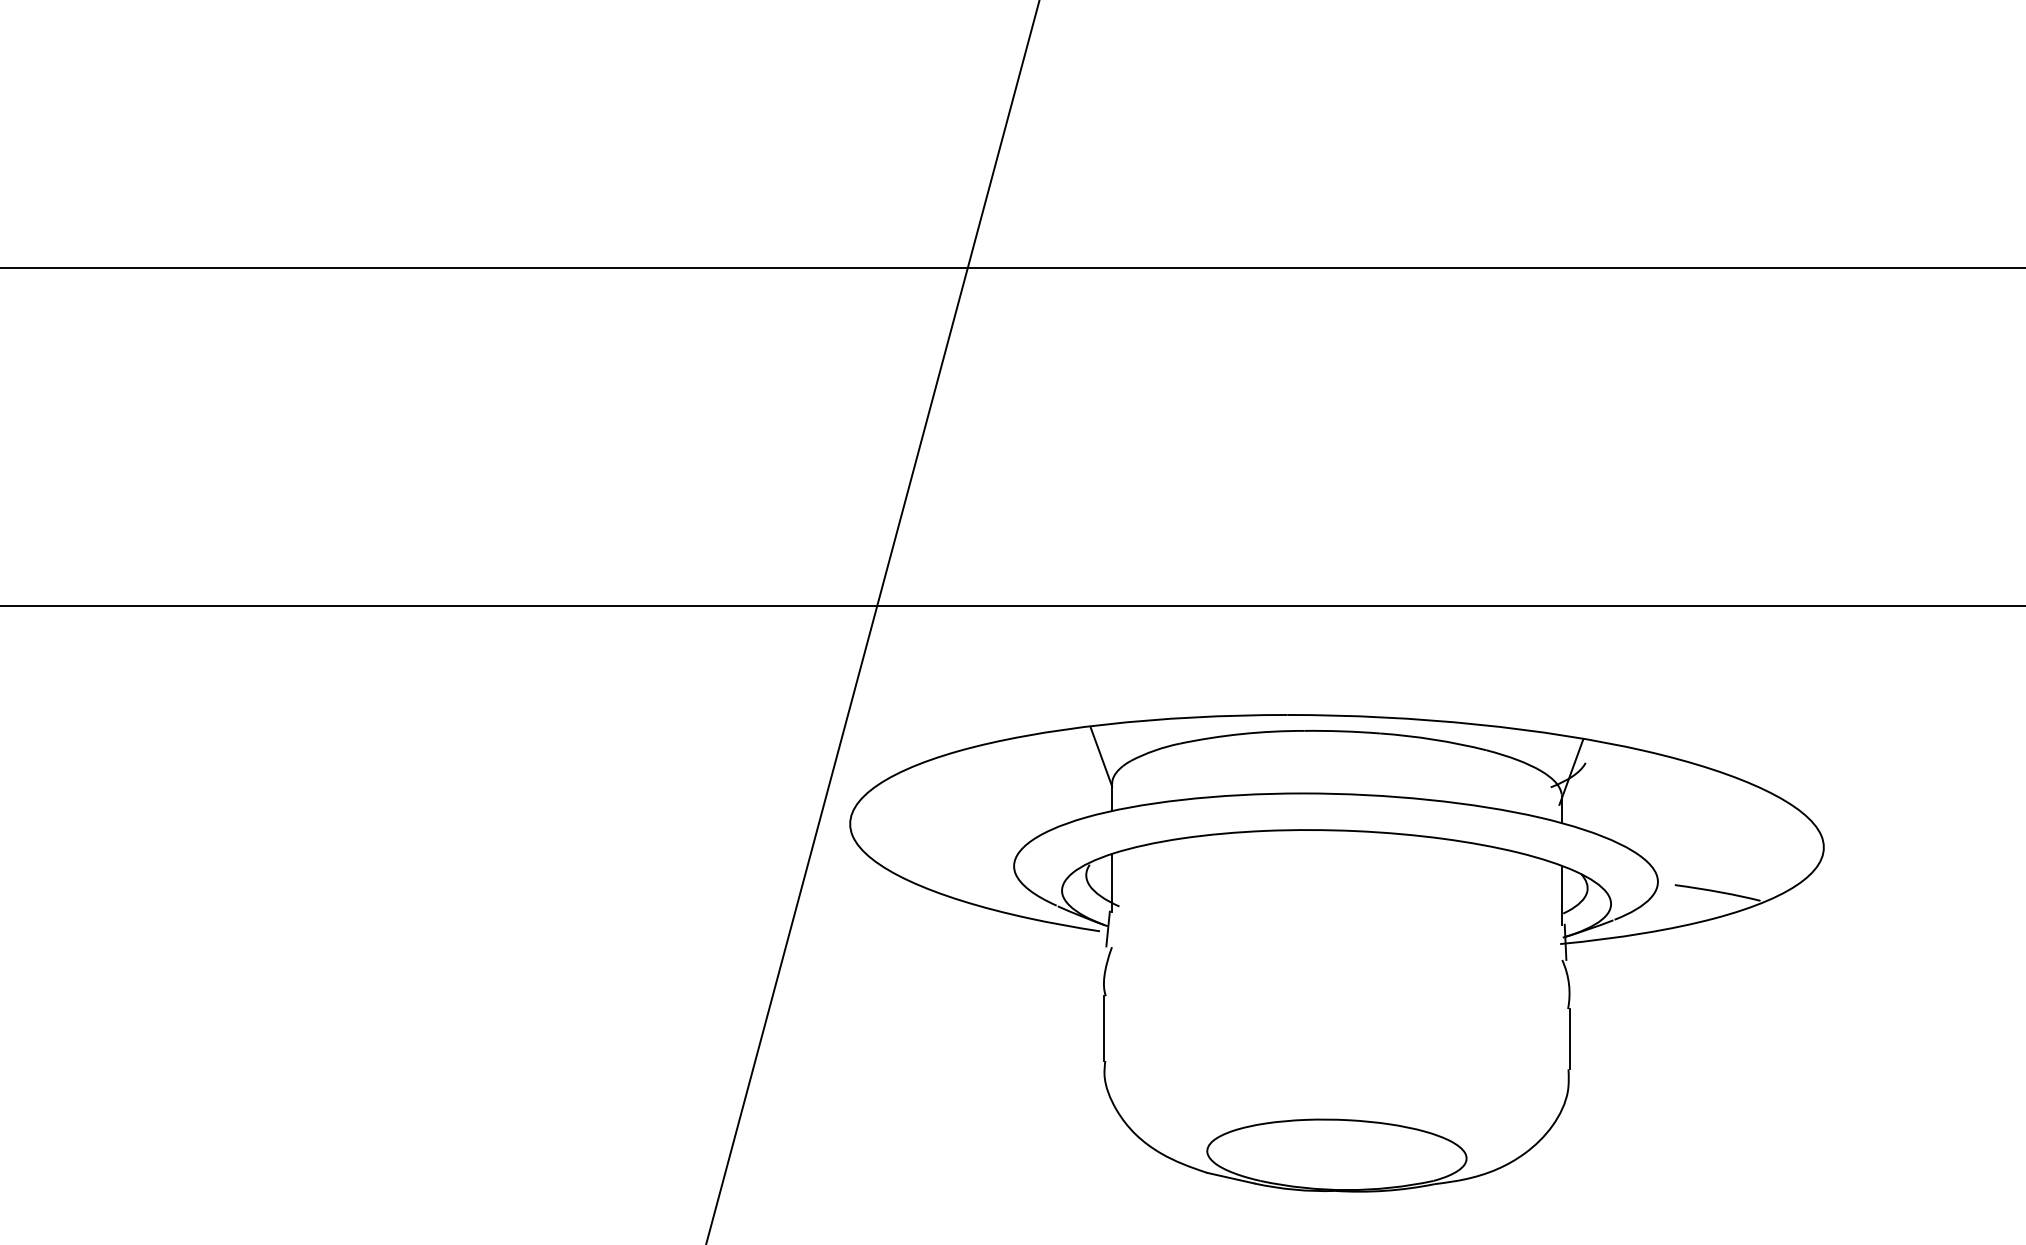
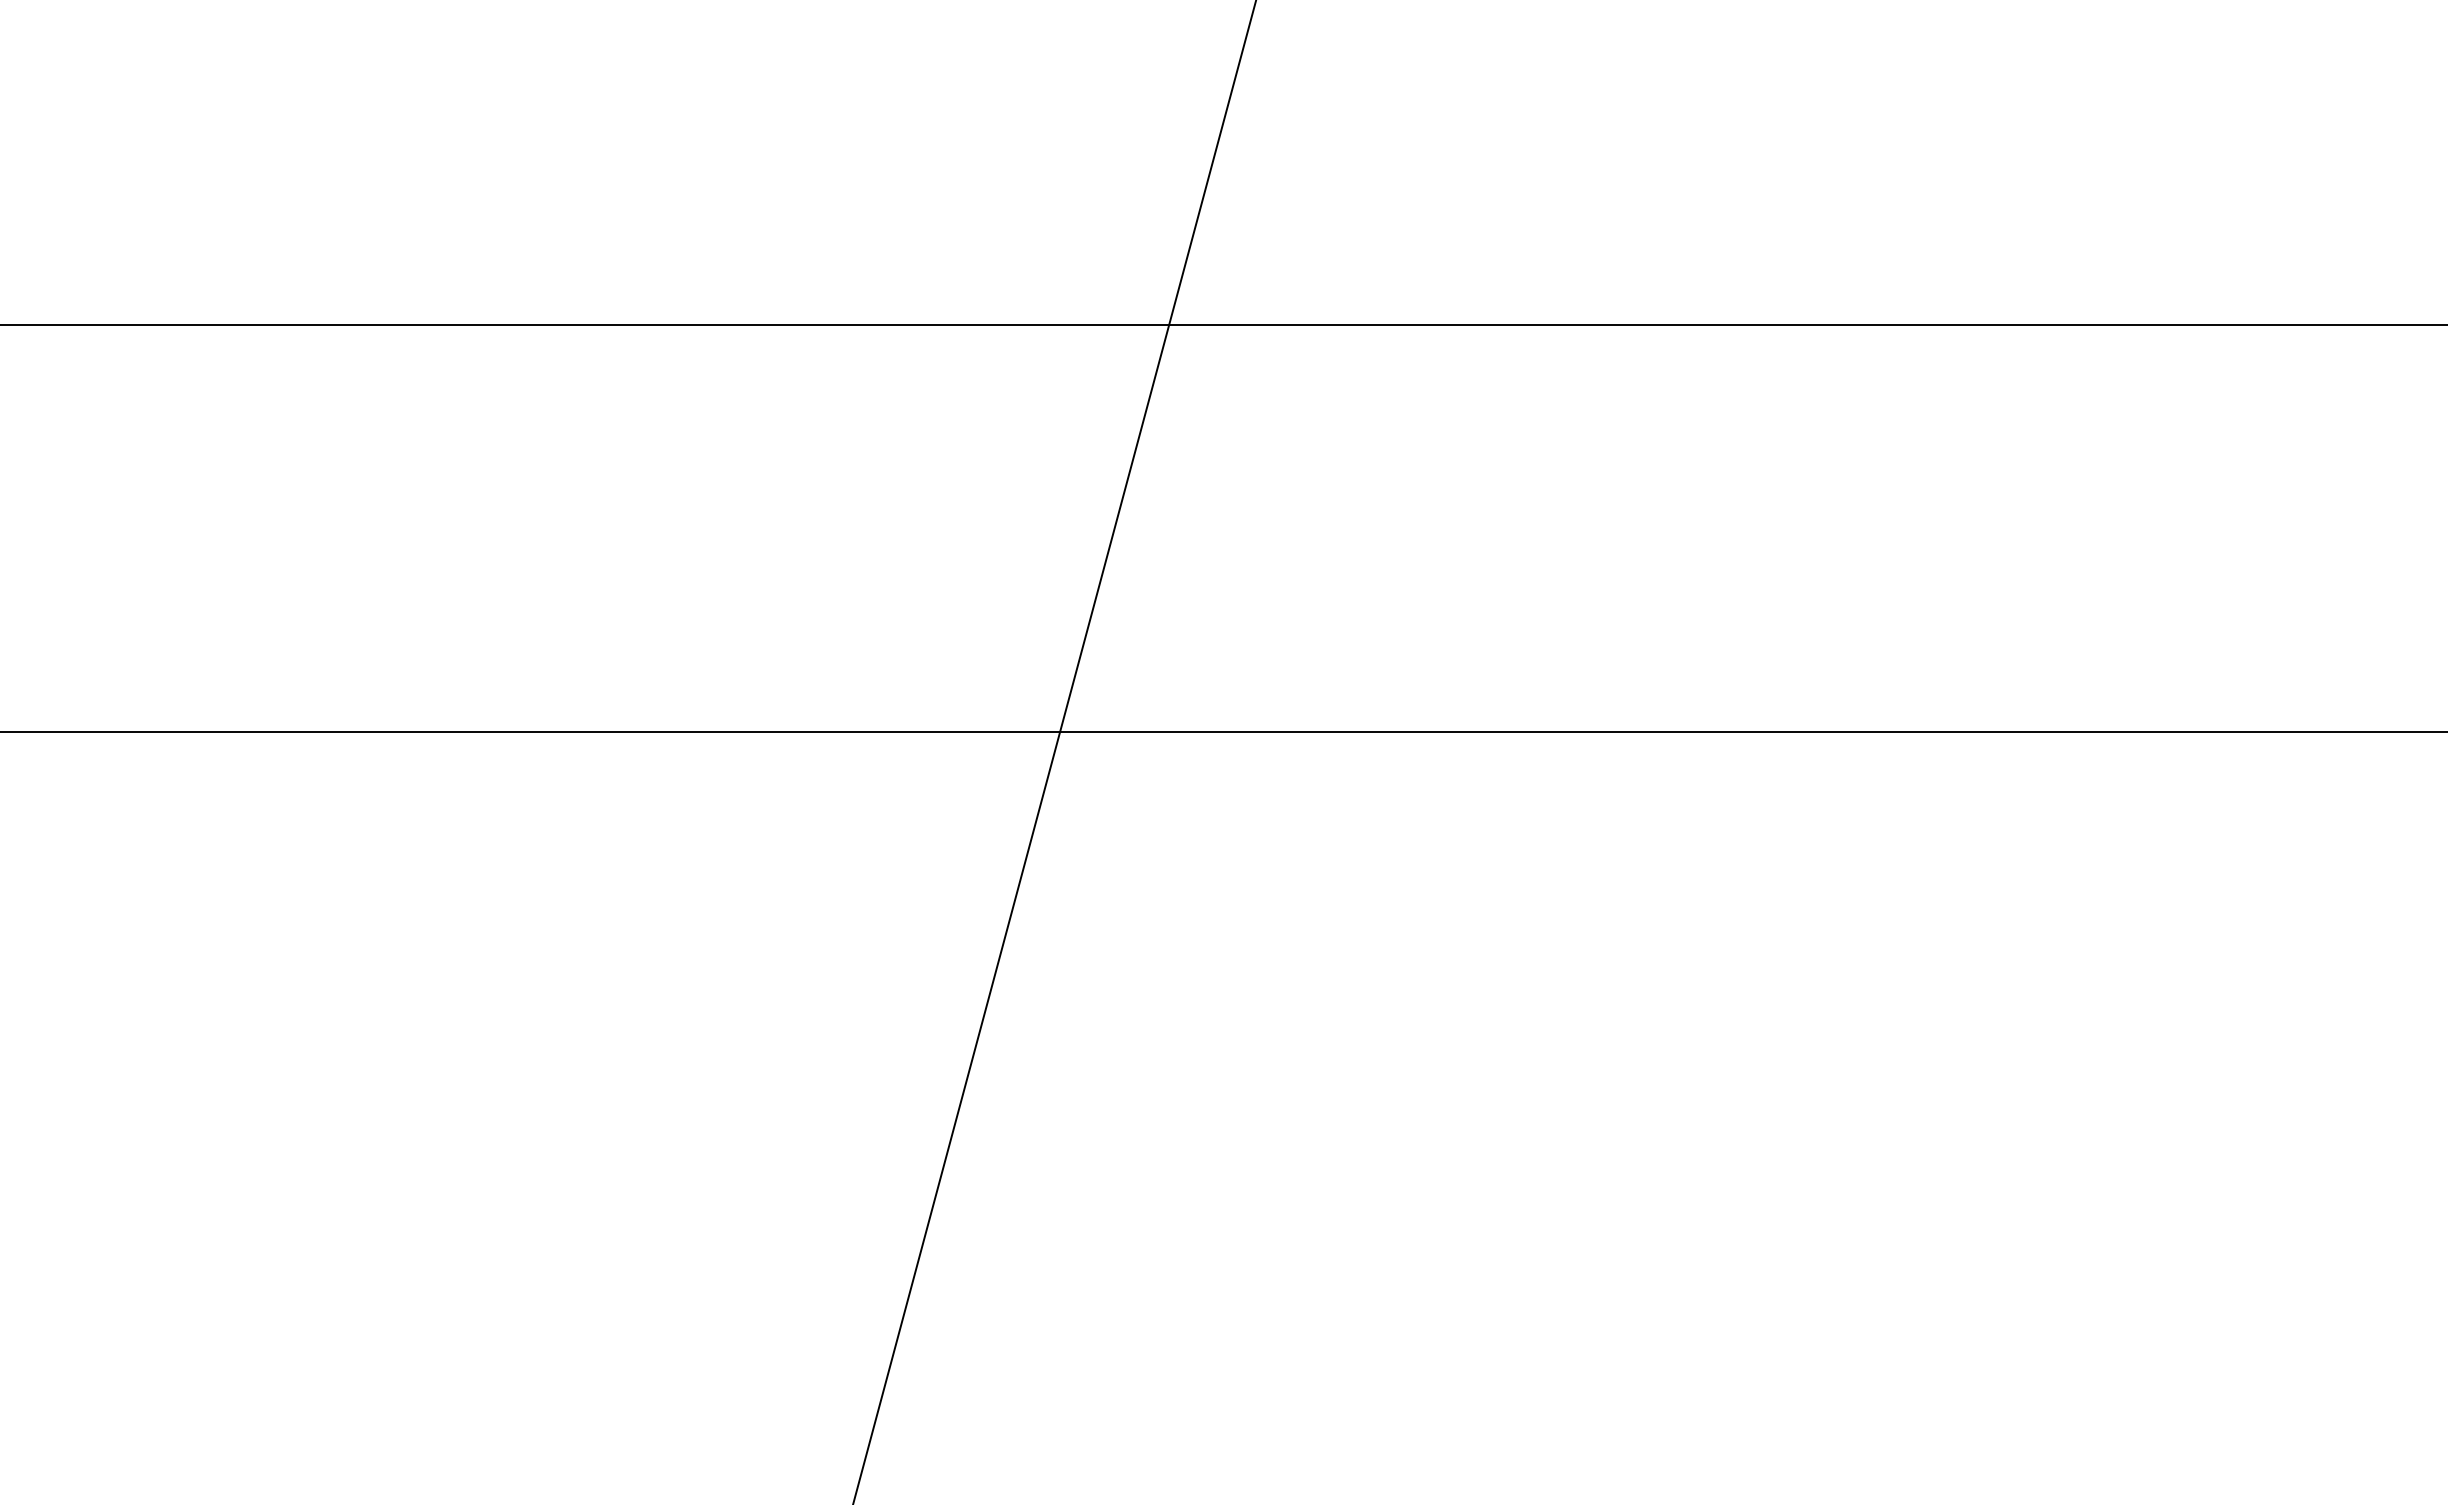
part: (1347, 831) -> (1628, 1005), removed

